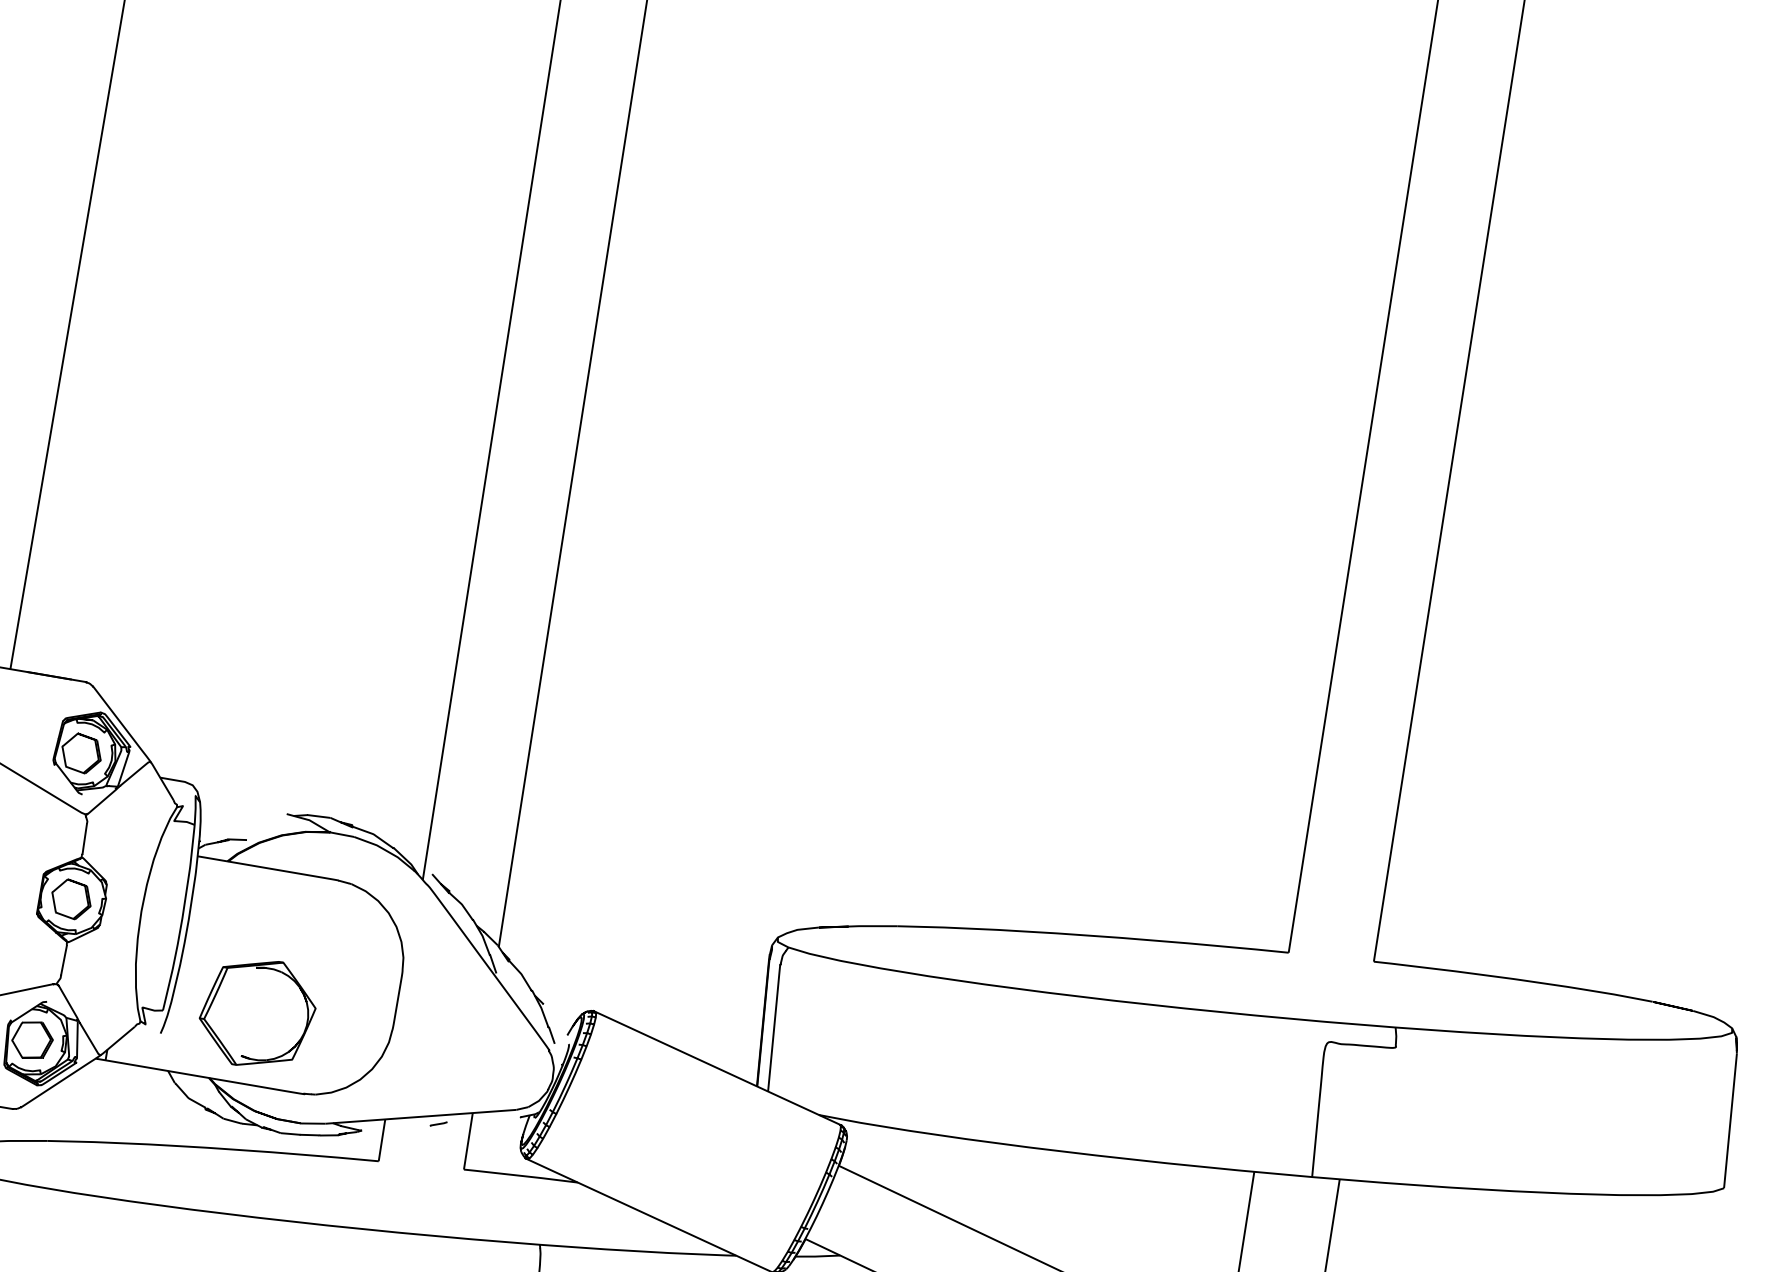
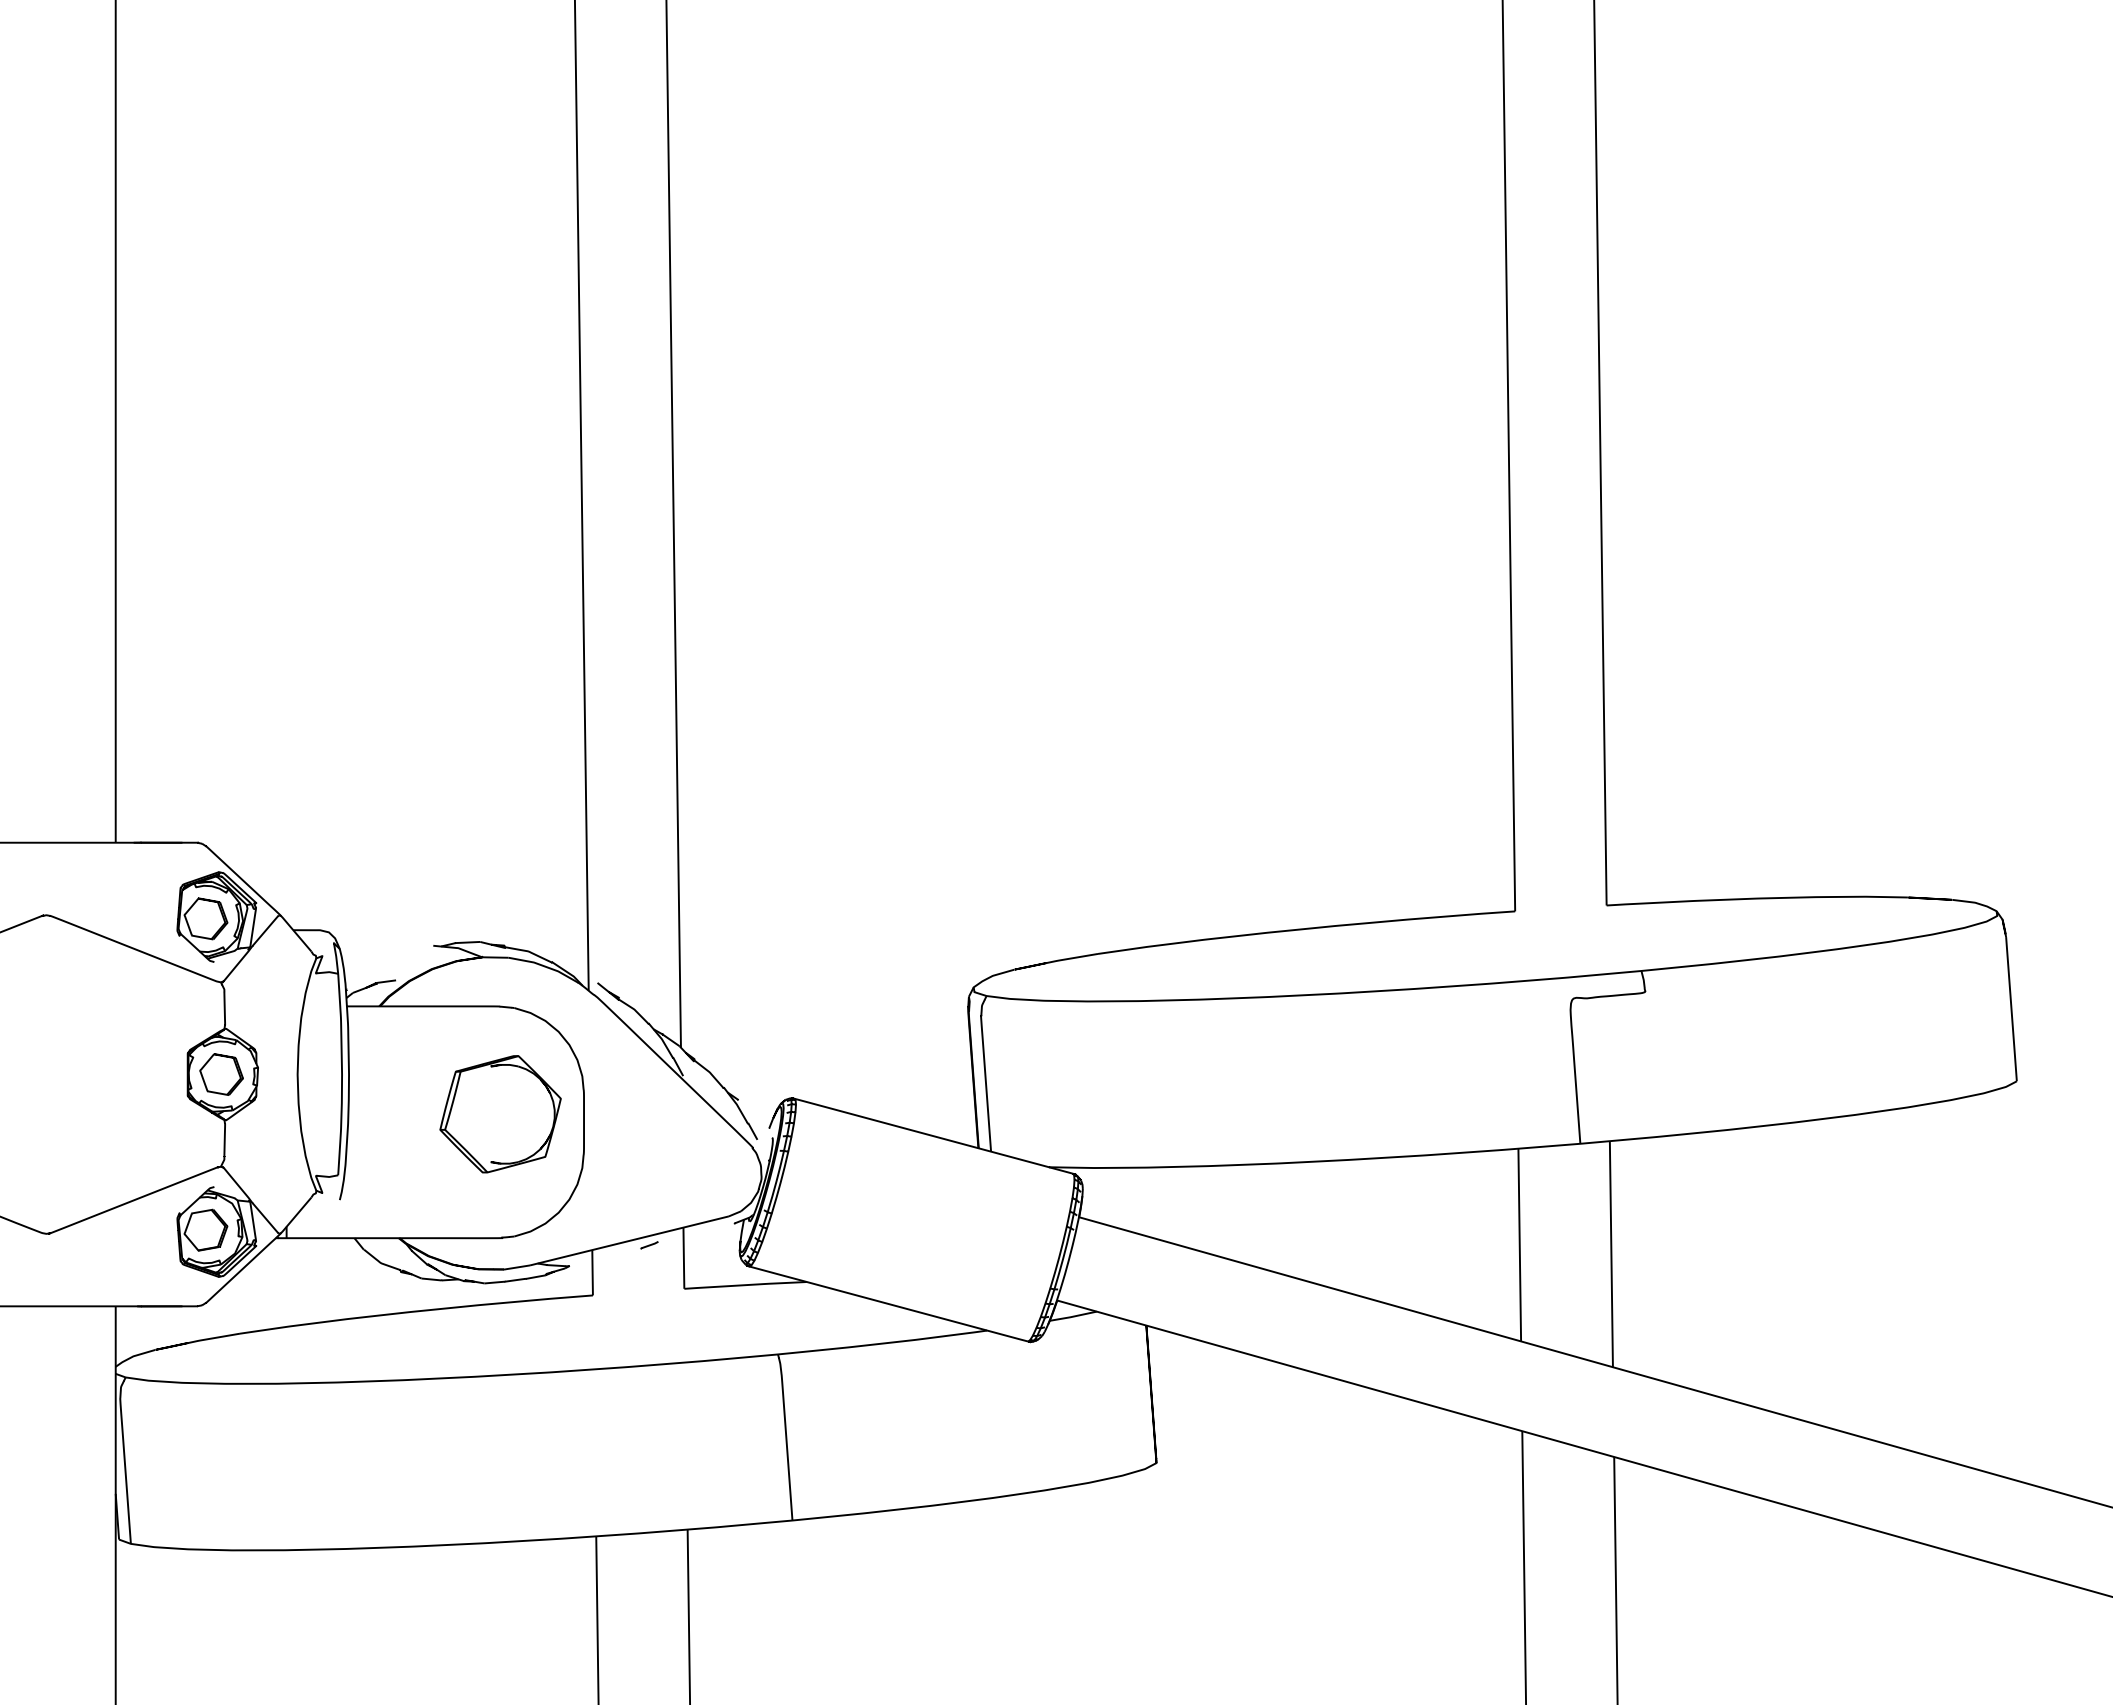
part: (257, 1013) -> (500, 1114), moved

